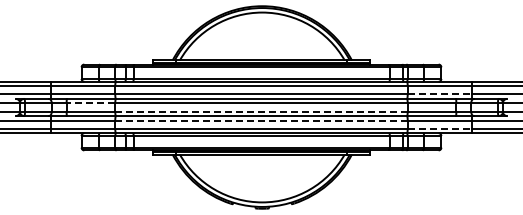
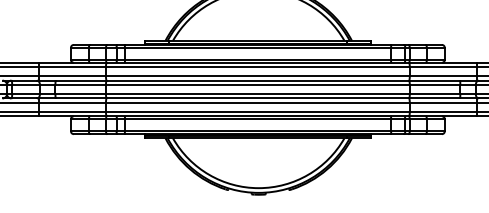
line: (440, 94) -> (443, 76), dashed -> solid
line: (90, 103) -> (80, 85), dashed -> solid
line: (261, 111) -> (257, 93), dashed -> solid
line: (261, 120) -> (257, 103), dashed -> solid
line: (440, 128) -> (443, 111), dashed -> solid

